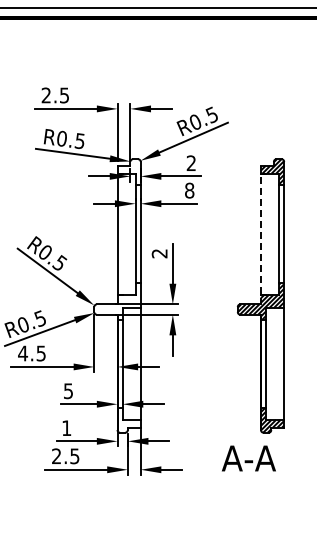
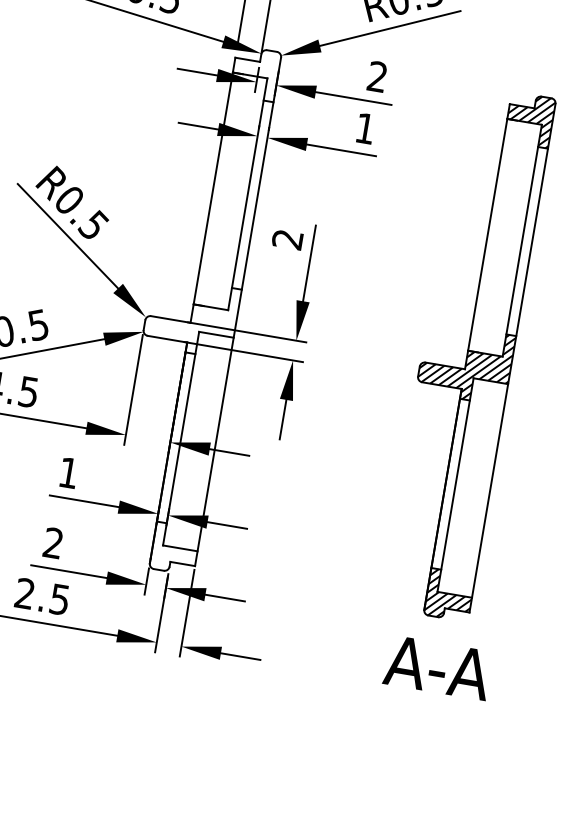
text: (189, 190) -> (365, 128), 8 -> 1
line: (260, 235) -> (486, 237), dashed -> solid
text: (68, 391) -> (68, 473), 5 -> 1
text: (66, 427) -> (53, 541), 1 -> 2
text: (248, 458) -> (437, 667), moved

